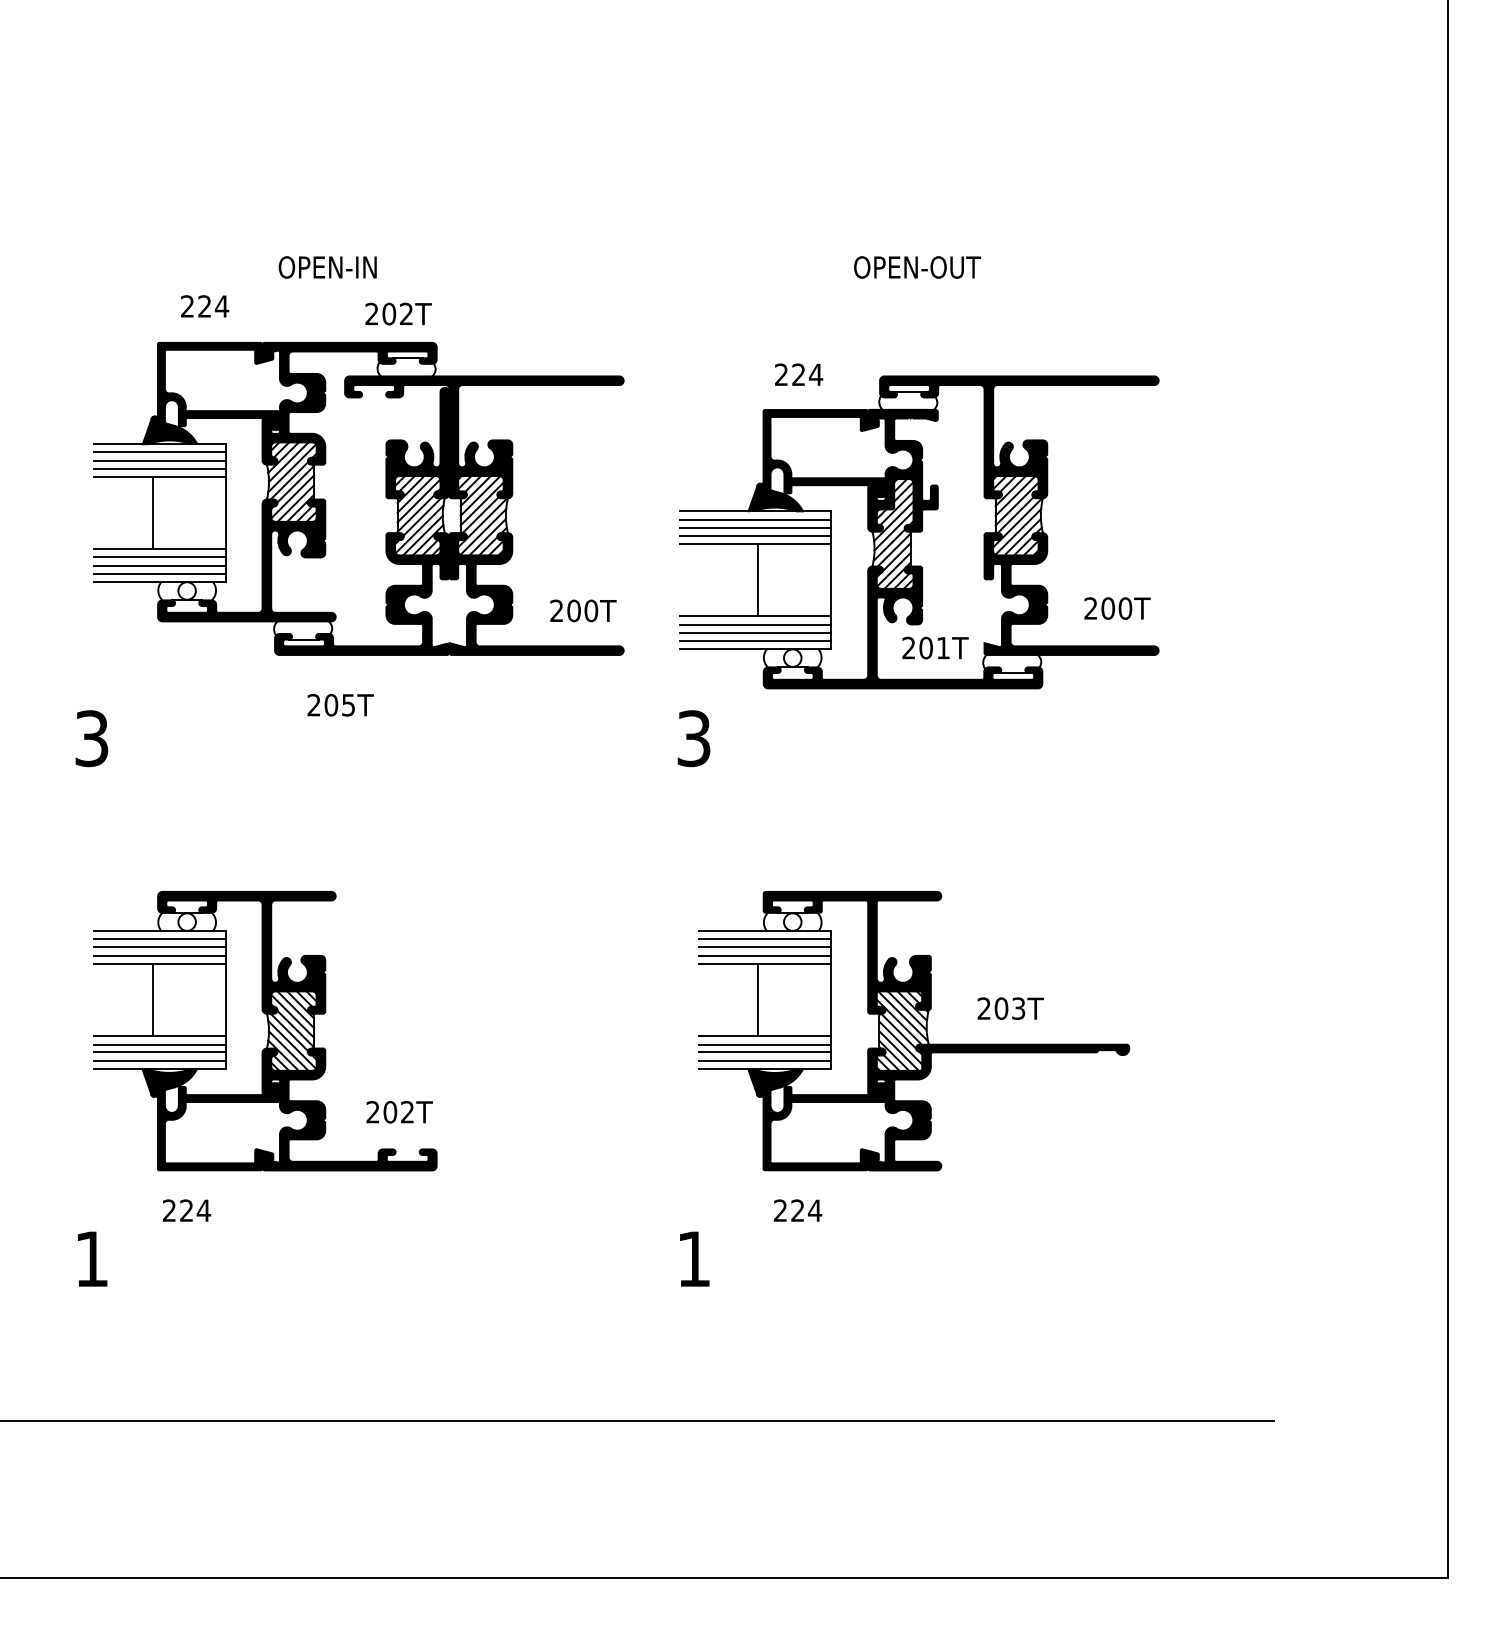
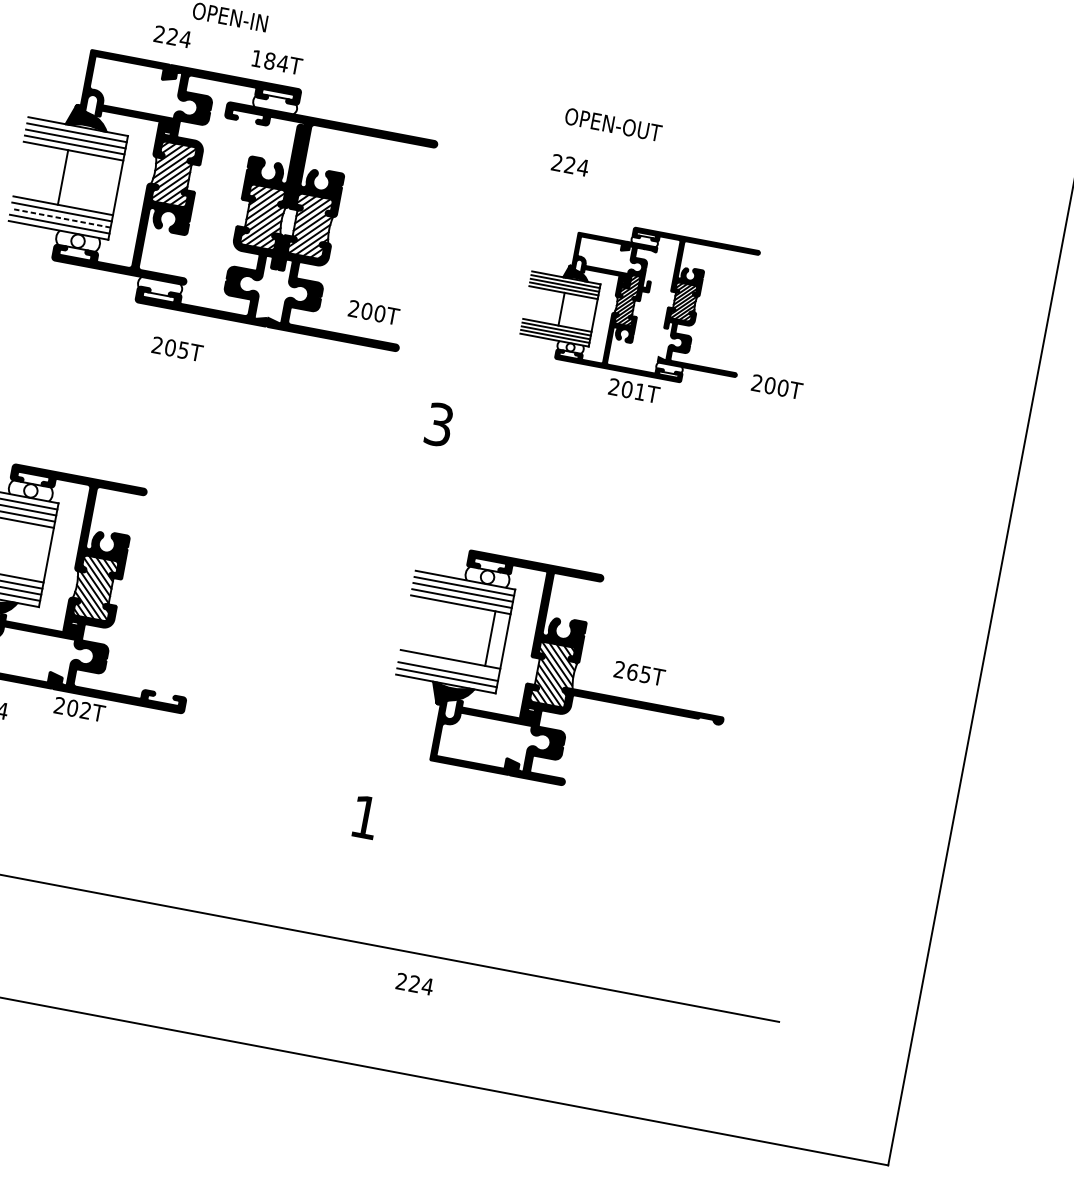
text: (917, 267) -> (613, 124), moved
text: (205, 306) -> (173, 36), moved
text: (389, 313) -> (270, 60), 202T -> 184T
part: (919, 532) -> (638, 301), size x0.6
line: (159, 565) -> (60, 218), solid -> dashed
line: (758, 999) -> (490, 638), moved
text: (1009, 1008) -> (638, 673), 203T -> 265T
line: (765, 1044) -> (449, 665), removed
text: (399, 1112) -> (79, 709), moved
text: (798, 1210) -> (415, 984), moved

